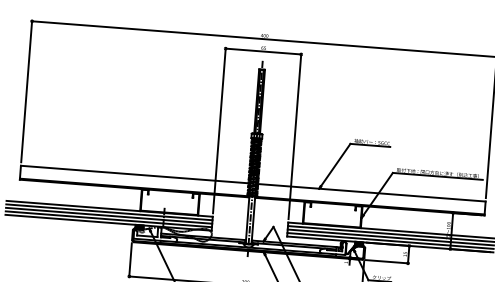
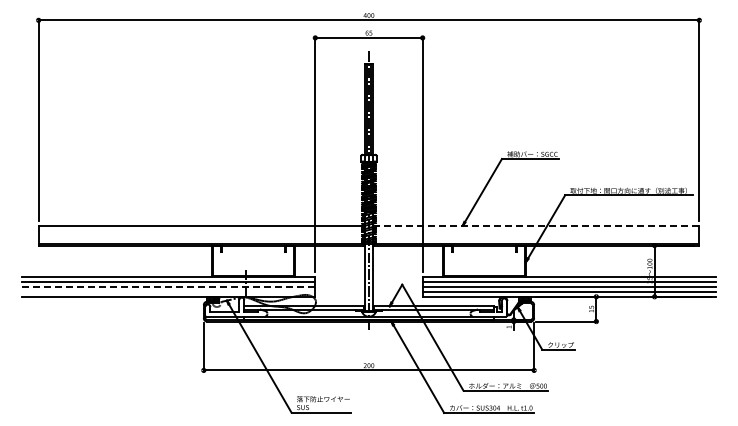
line: (370, 192) -> (535, 225), solid -> dashed
line: (108, 215) -> (168, 286), solid -> dashed
line: (108, 219) -> (168, 291), removed

